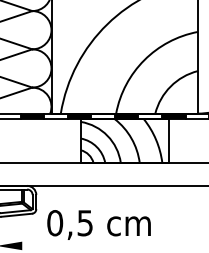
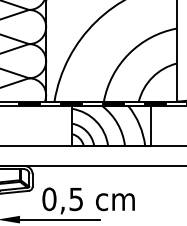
line: (67, 245) -> (60, 219), added

